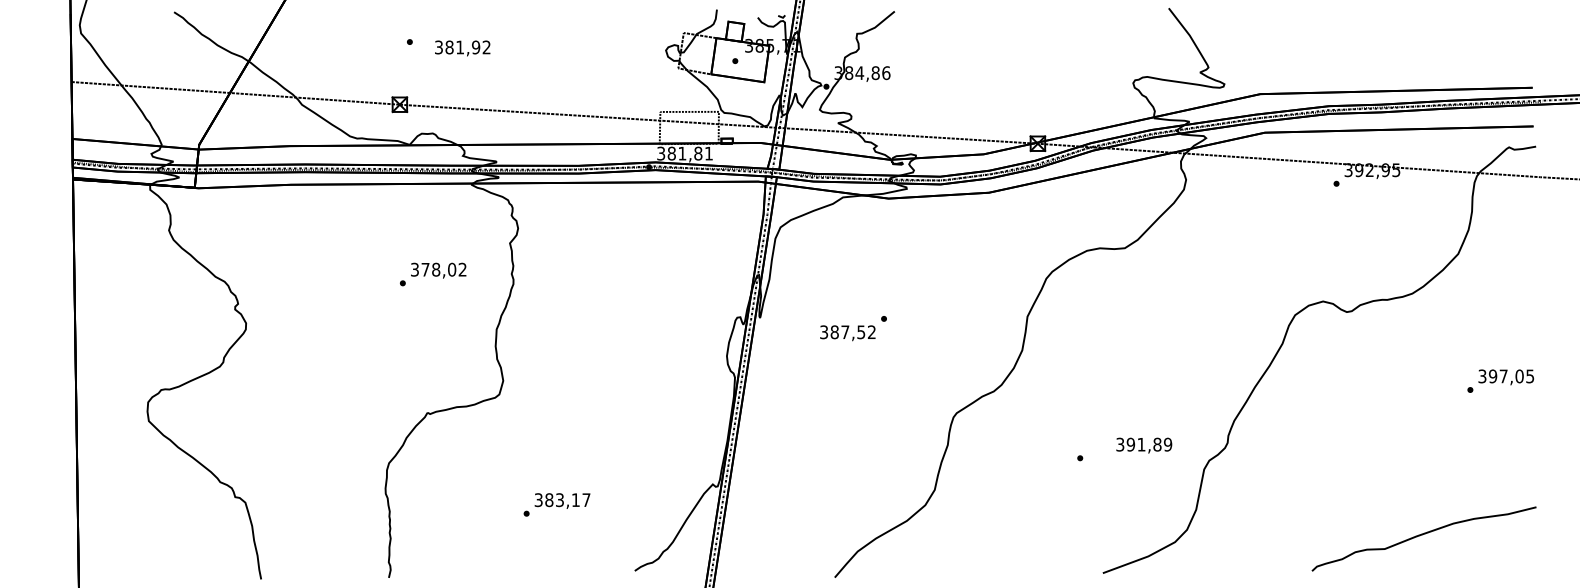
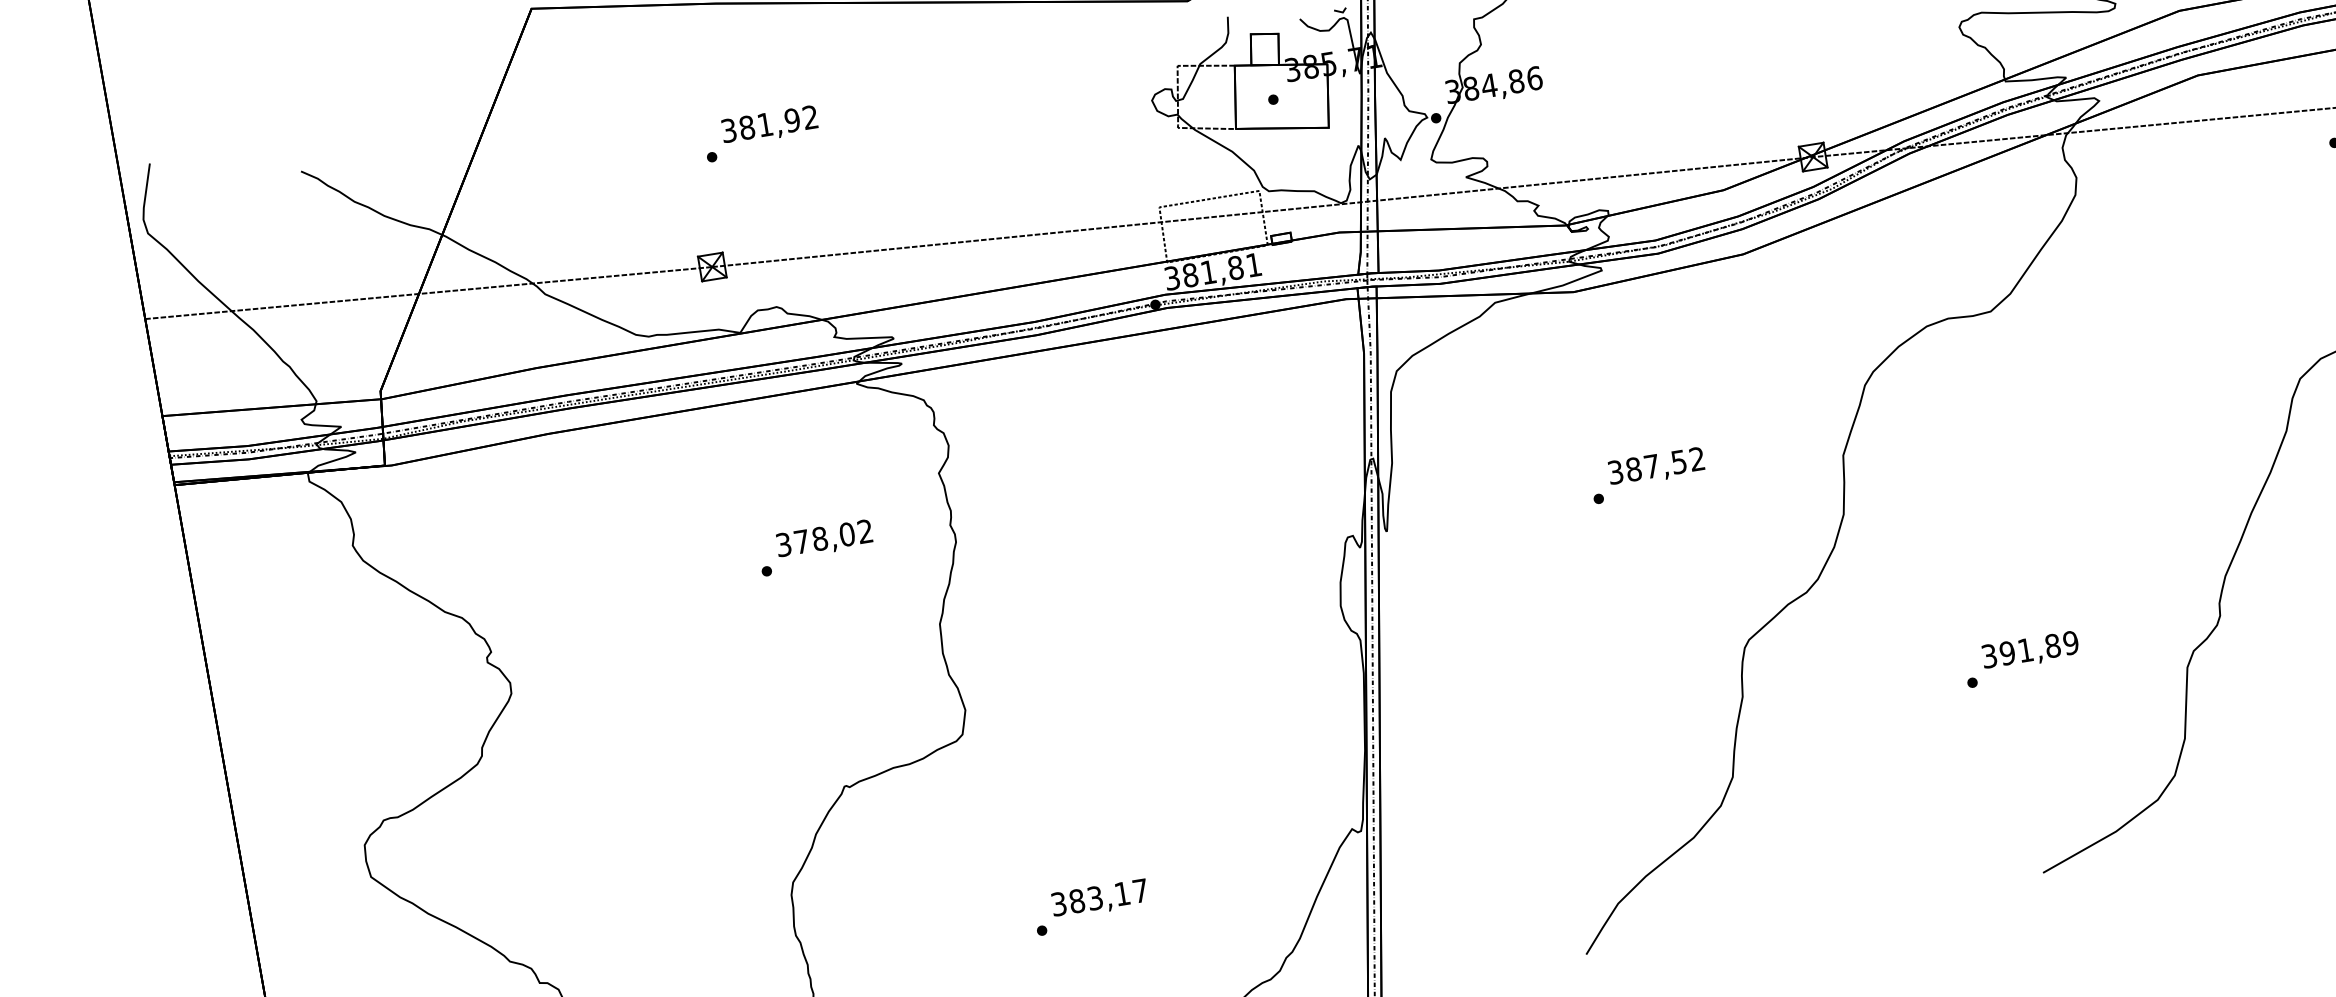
text: (462, 48) -> (769, 125), moved
text: (847, 333) -> (1655, 467), moved
text: (1144, 445) -> (2030, 650), moved

